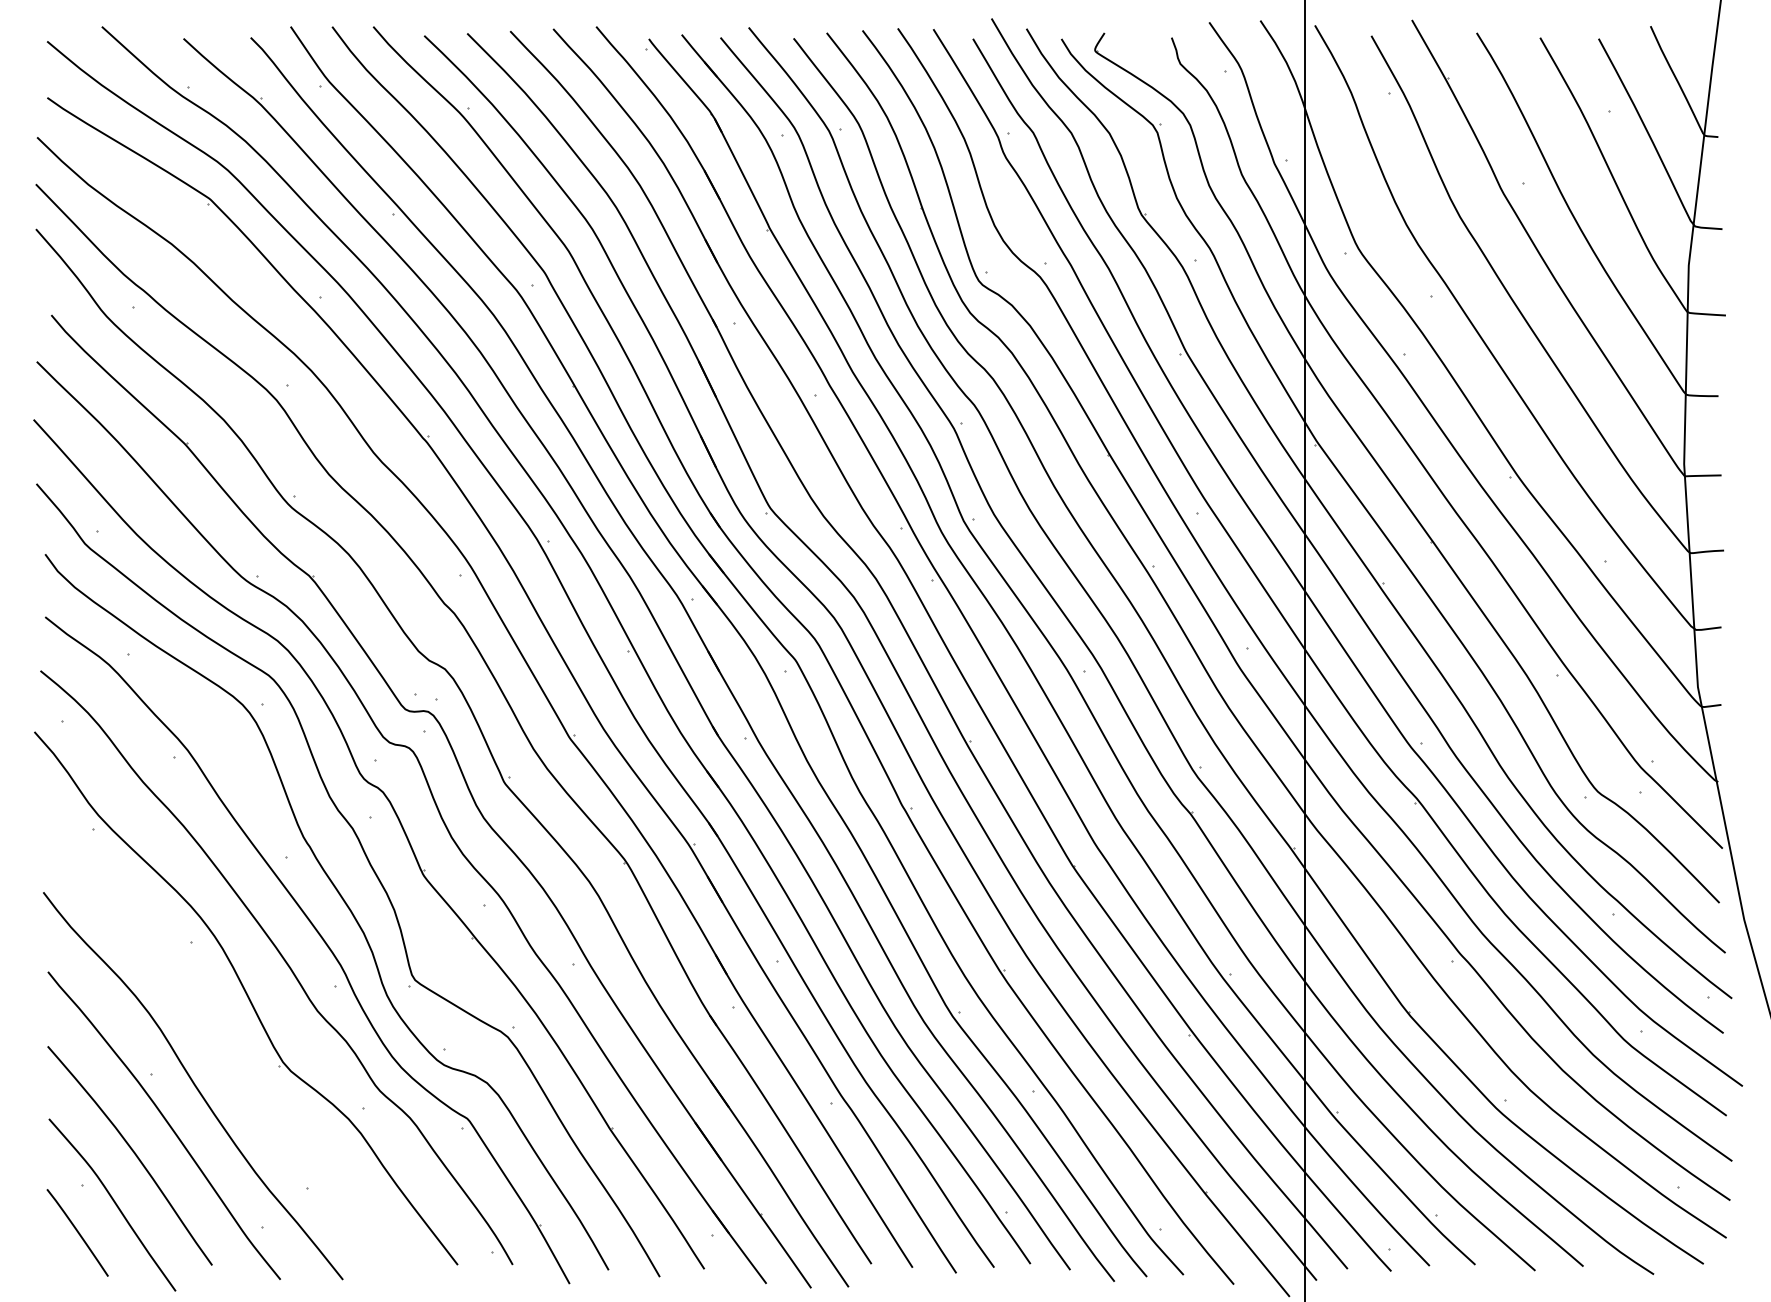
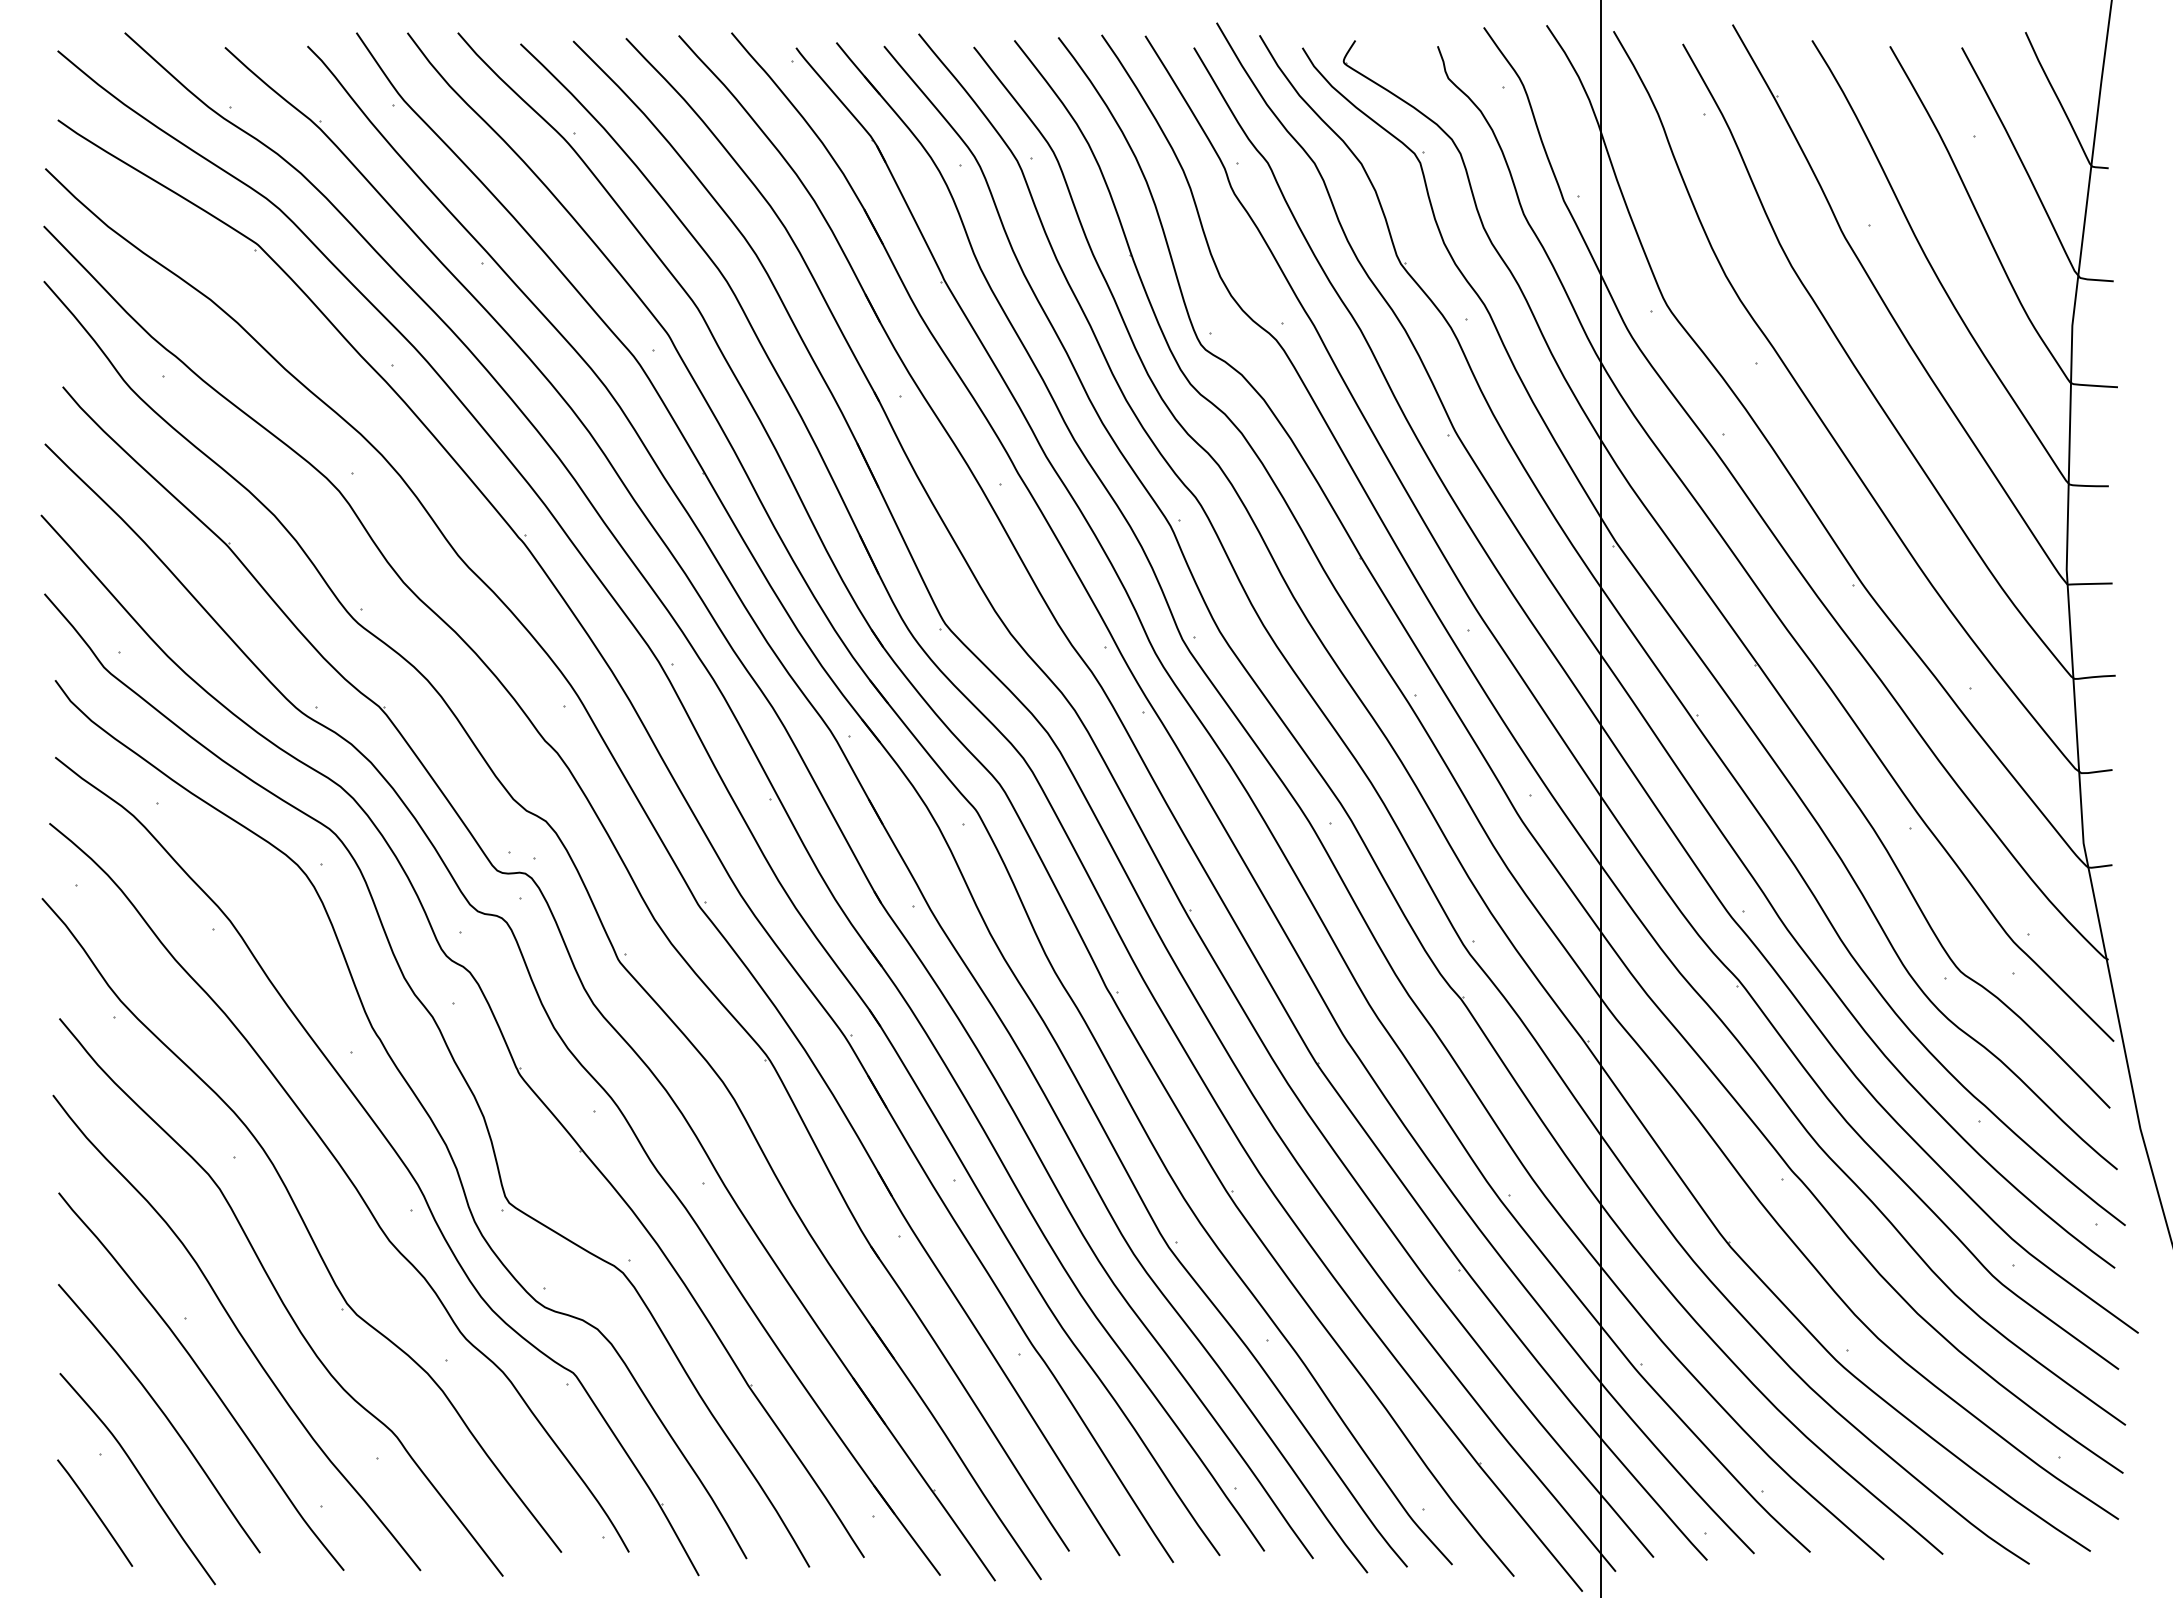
curve: (228, 1056) -> (280, 1296), added

